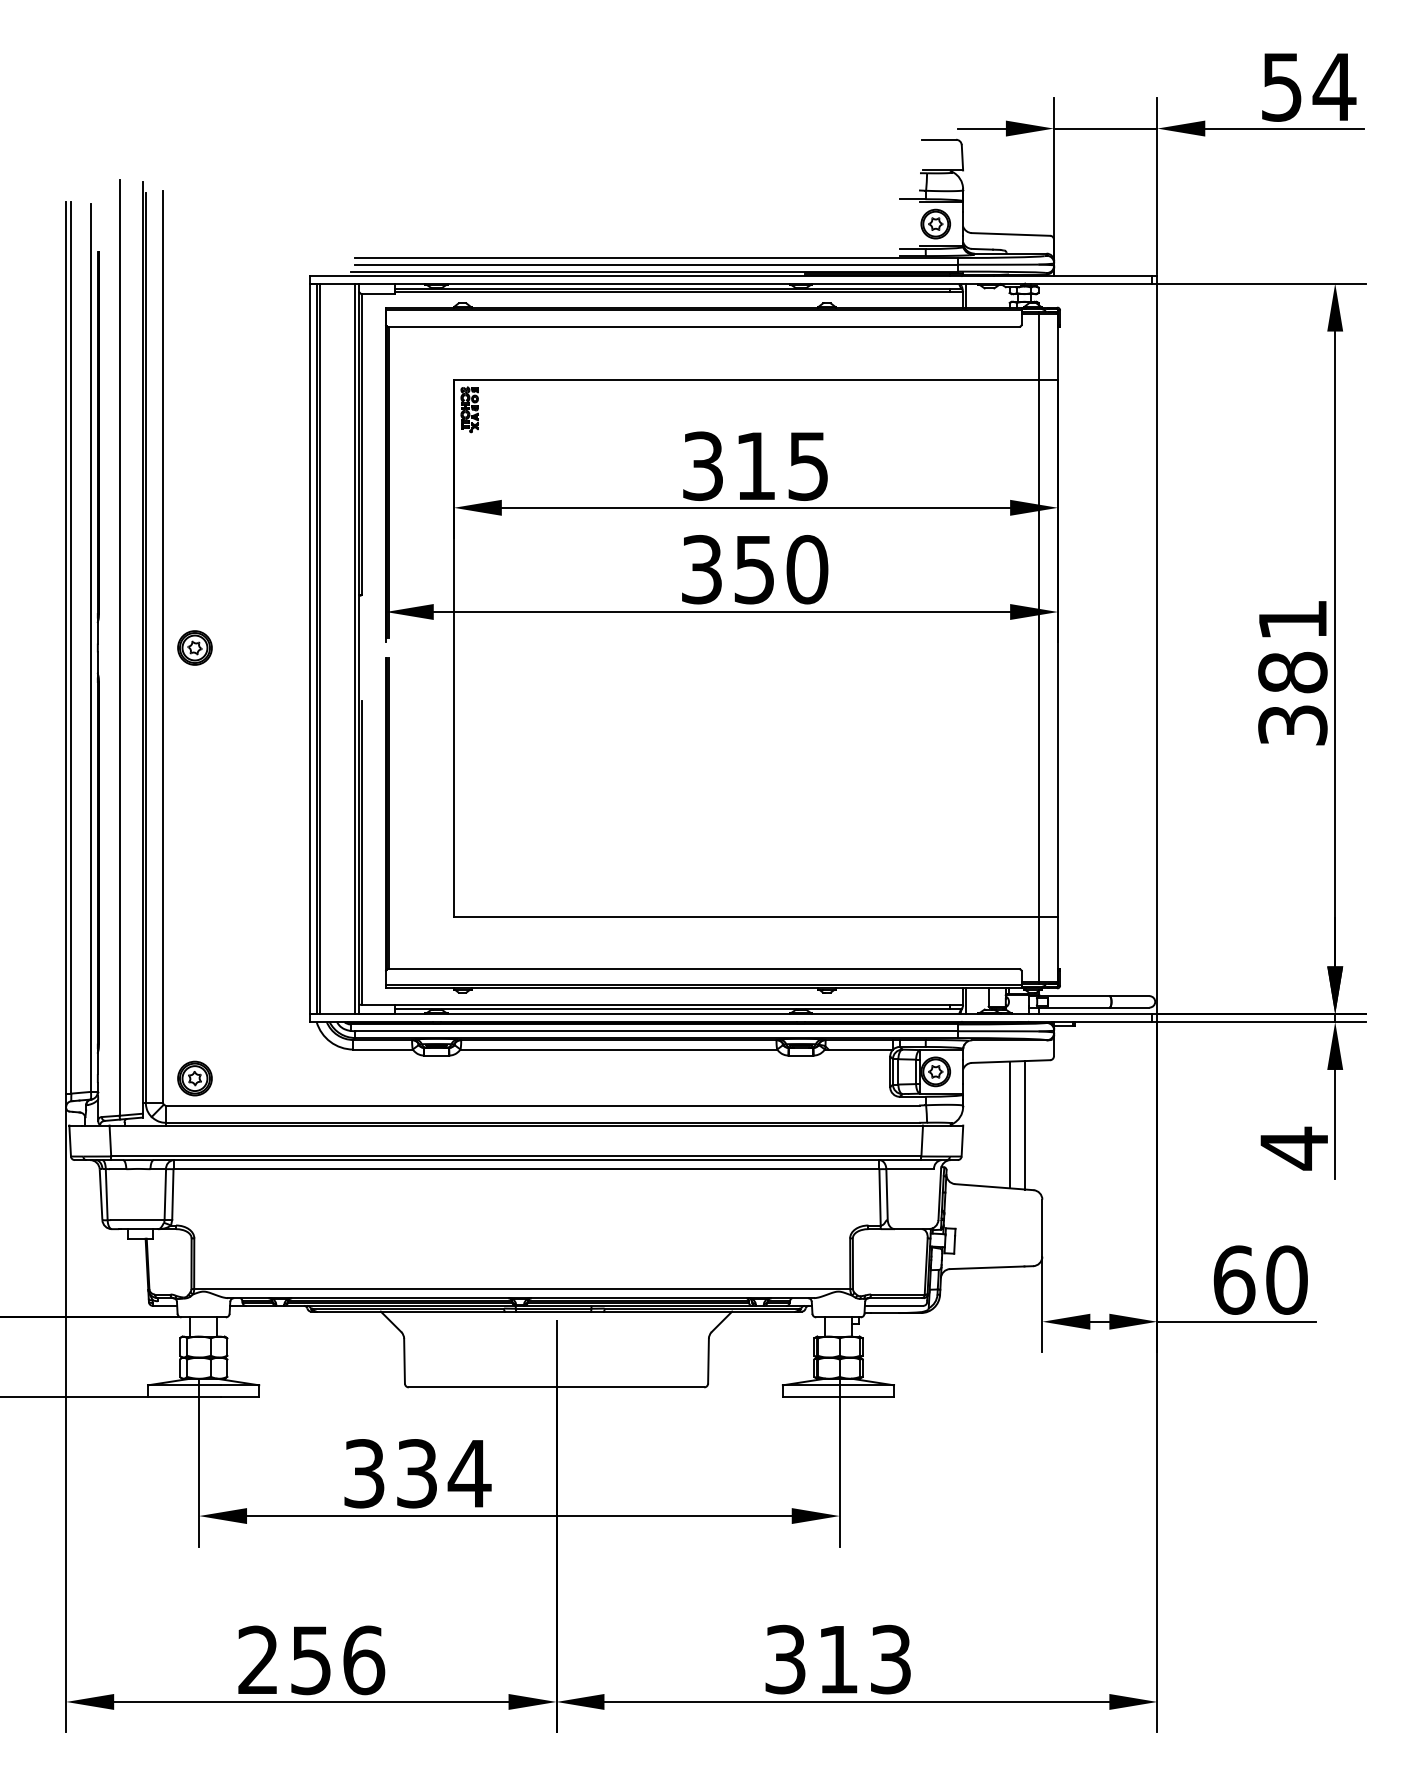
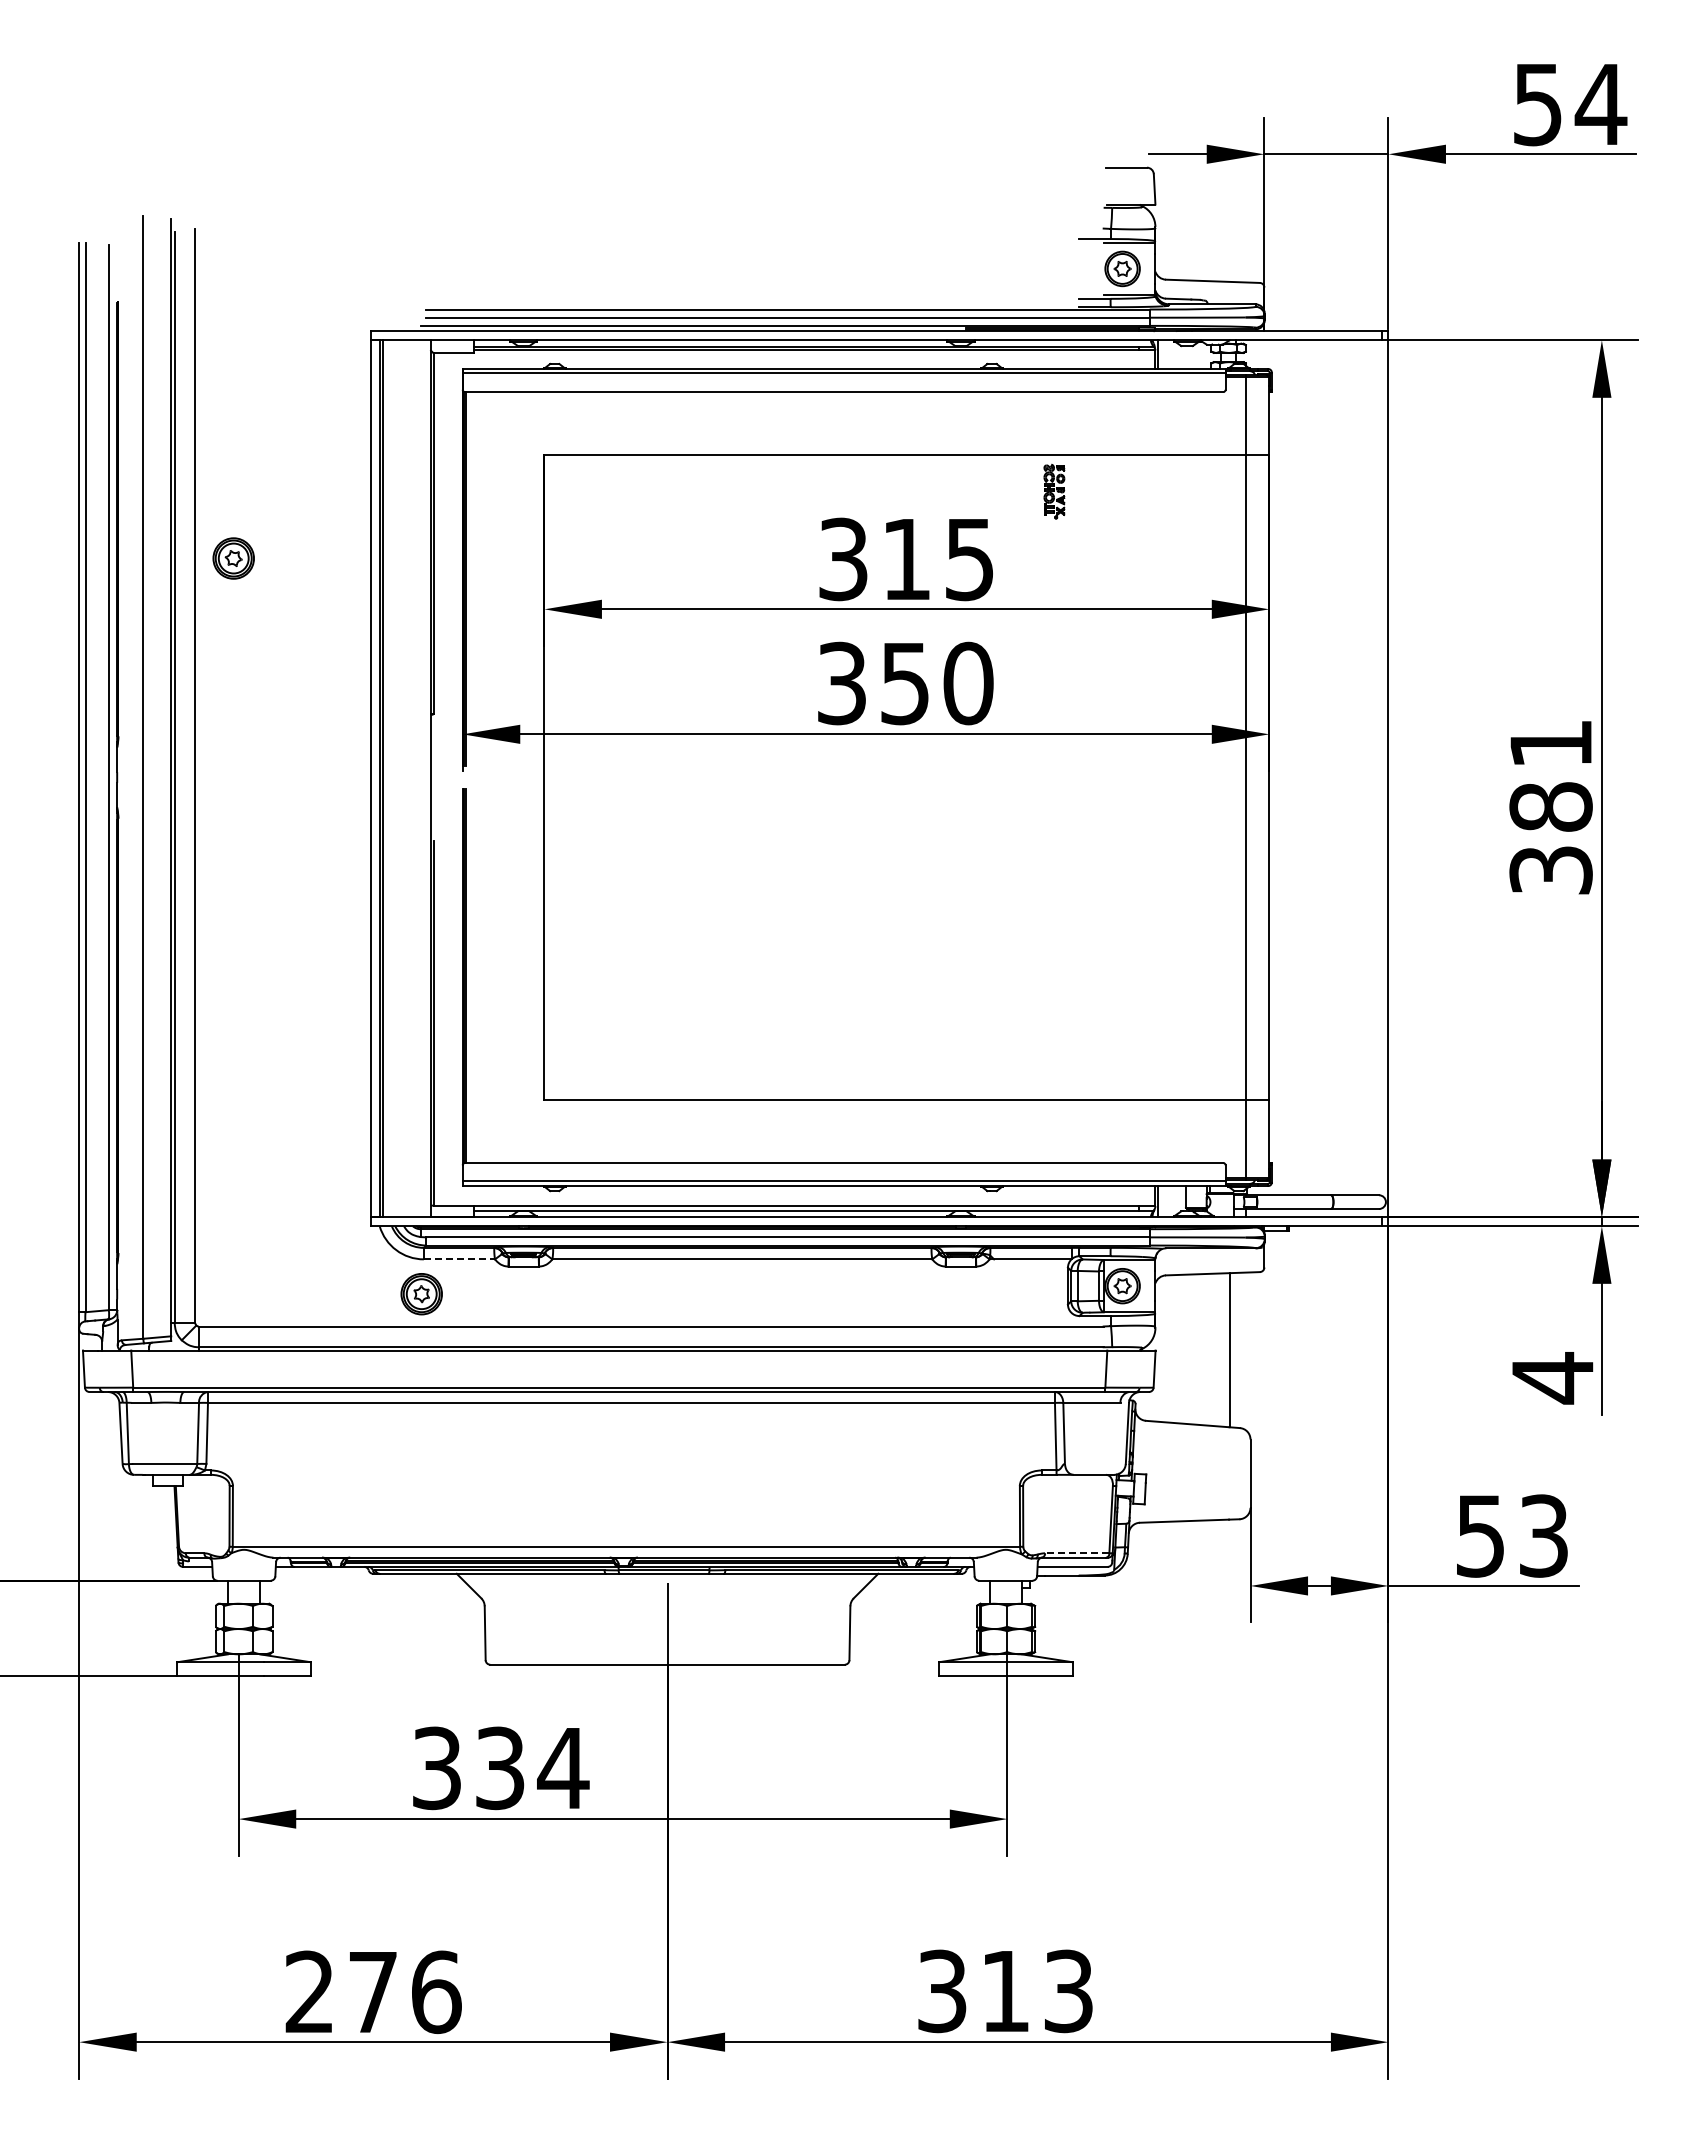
part: (469, 409) -> (1054, 491), moved
part: (194, 647) -> (233, 558), moved
line: (354, 648) -> (425, 778), removed
line: (383, 1049) -> (459, 1259), solid -> dashed
part: (194, 1078) -> (421, 1294), moved
line: (1009, 1124) -> (1211, 1349), removed
text: (1260, 1279) -> (1512, 1535), 60 -> 53
line: (897, 1294) -> (1076, 1553), solid -> dashed
text: (310, 1661) -> (372, 1993), 256 -> 276

